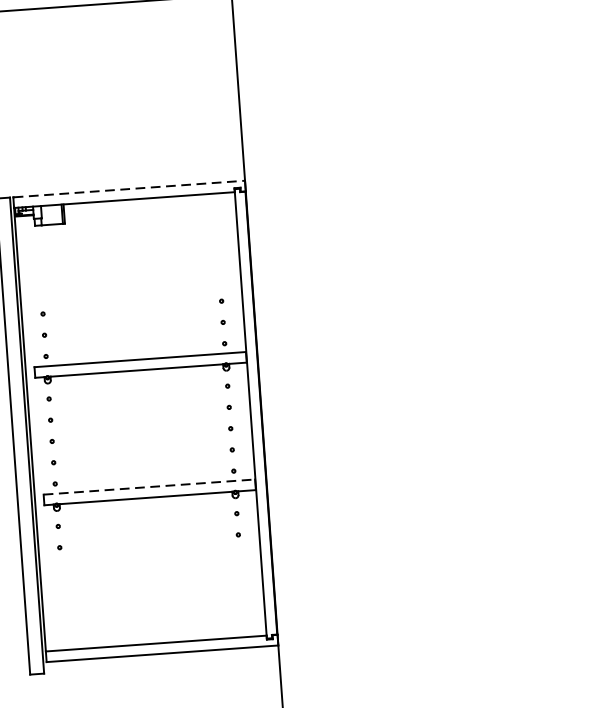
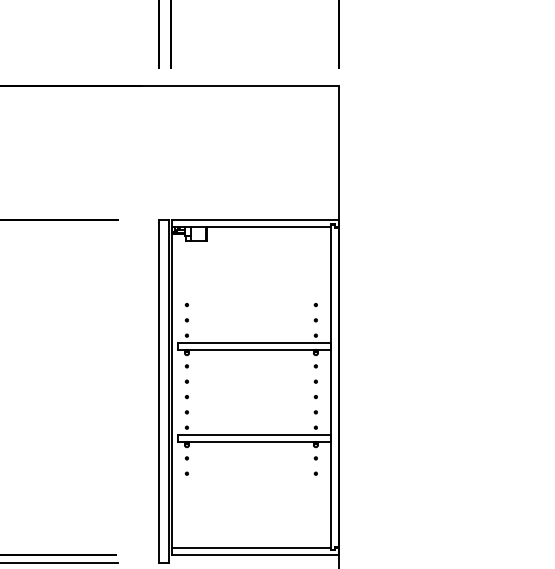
line: (129, 188) -> (255, 219), dashed -> solid
line: (149, 486) -> (254, 434), dashed -> solid

